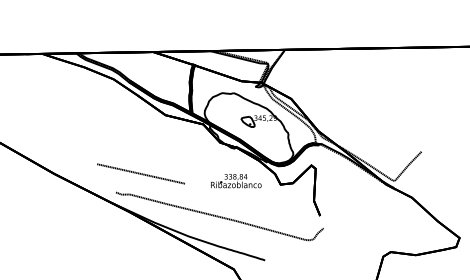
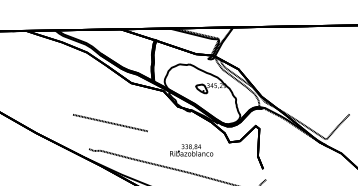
line: (140, 173) -> (109, 122), moved
text: (236, 181) -> (191, 150), moved

